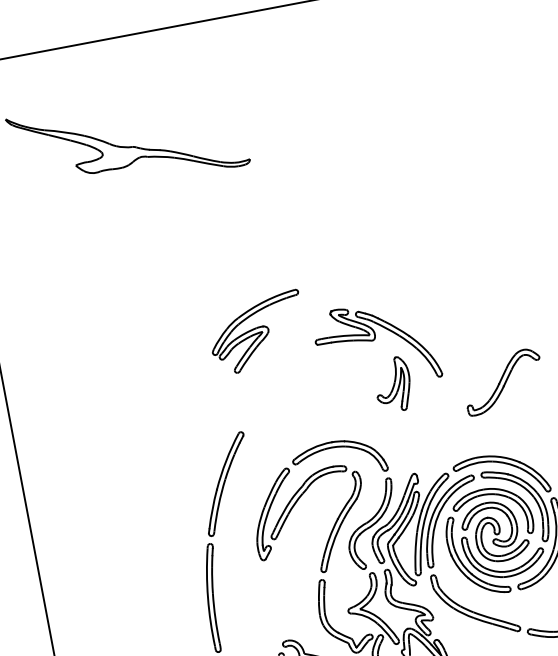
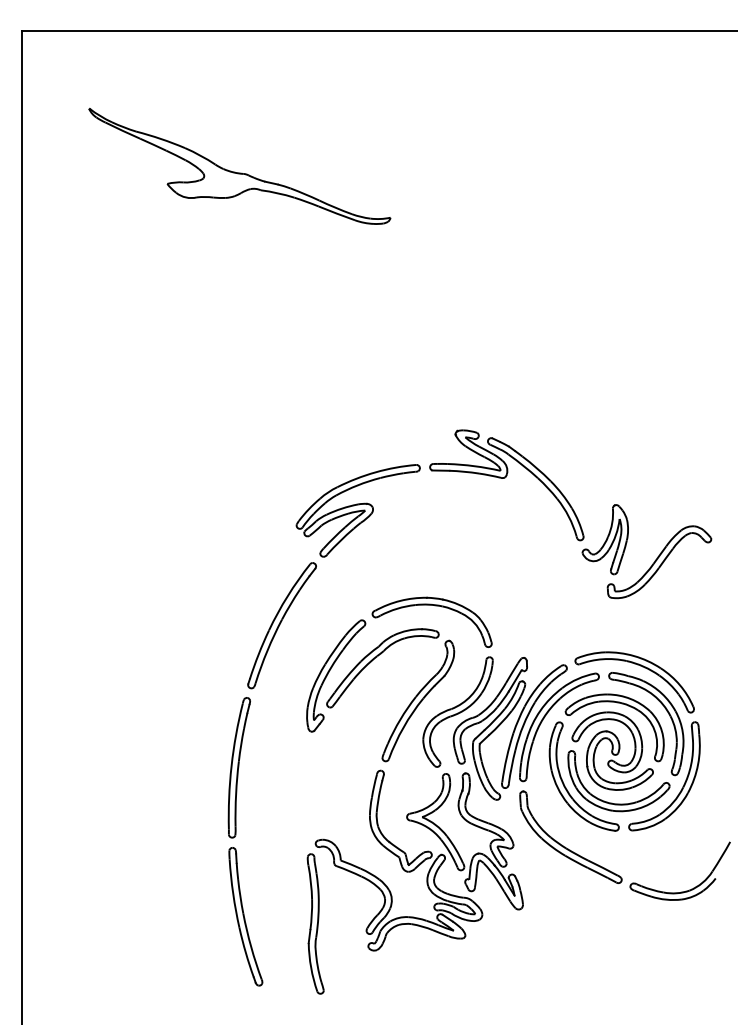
part: (256, 332) -> (357, 510), moved
part: (392, 385) -> (604, 539), moved

